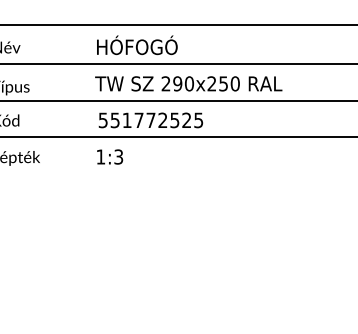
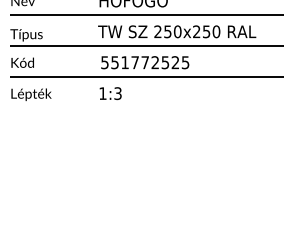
text: (177, 83) -> (167, 31), 290x250 -> 250x250

